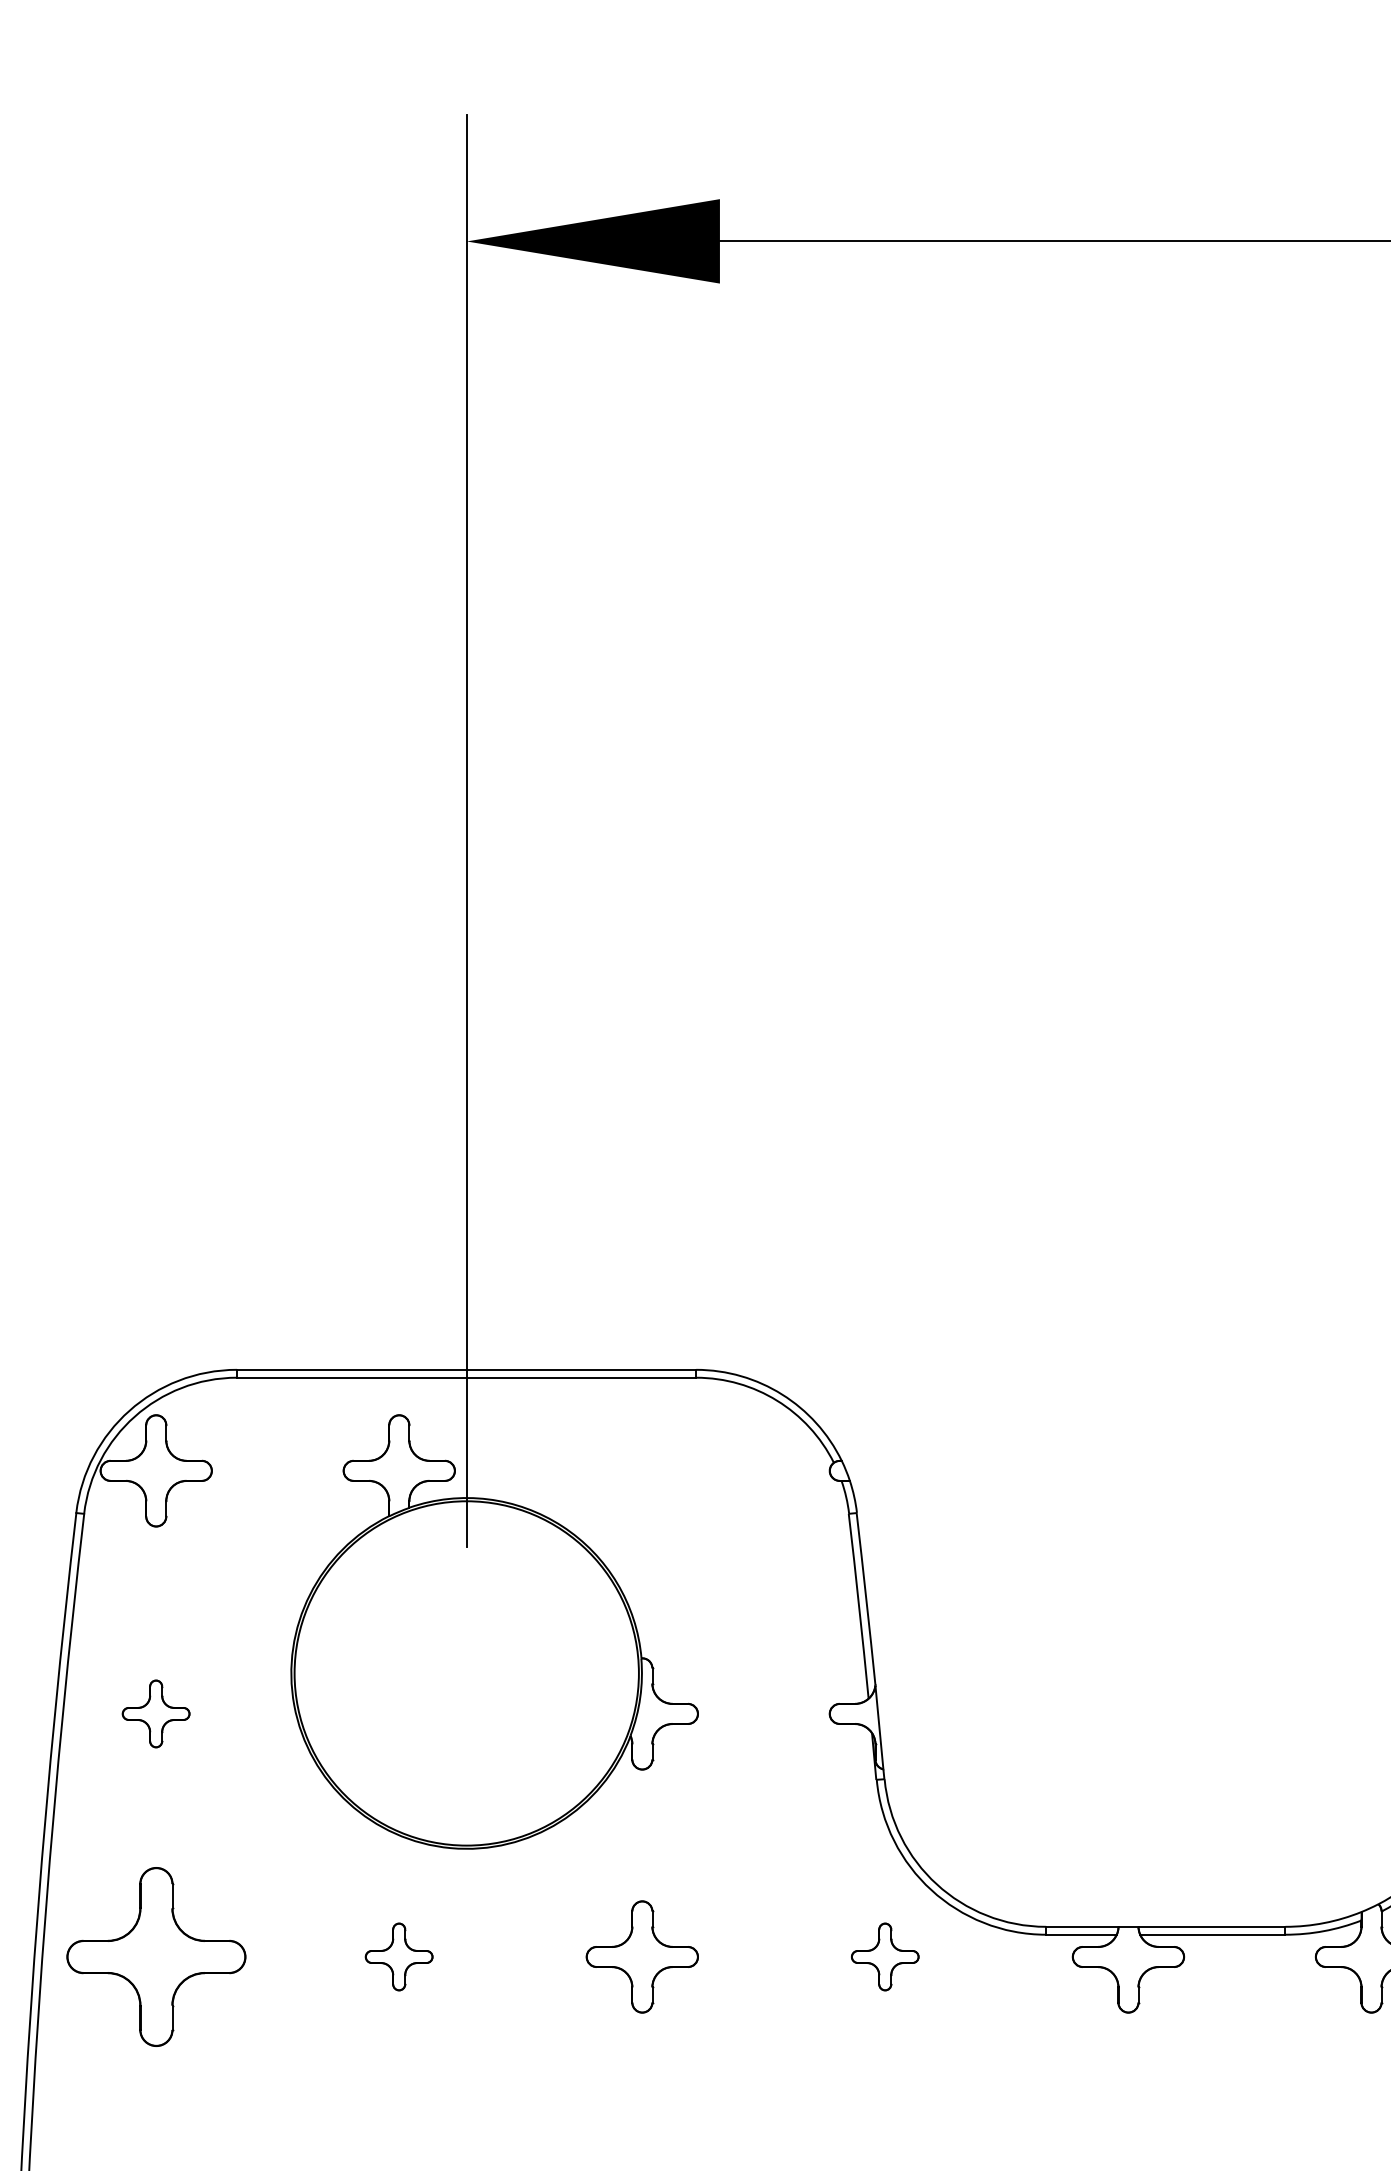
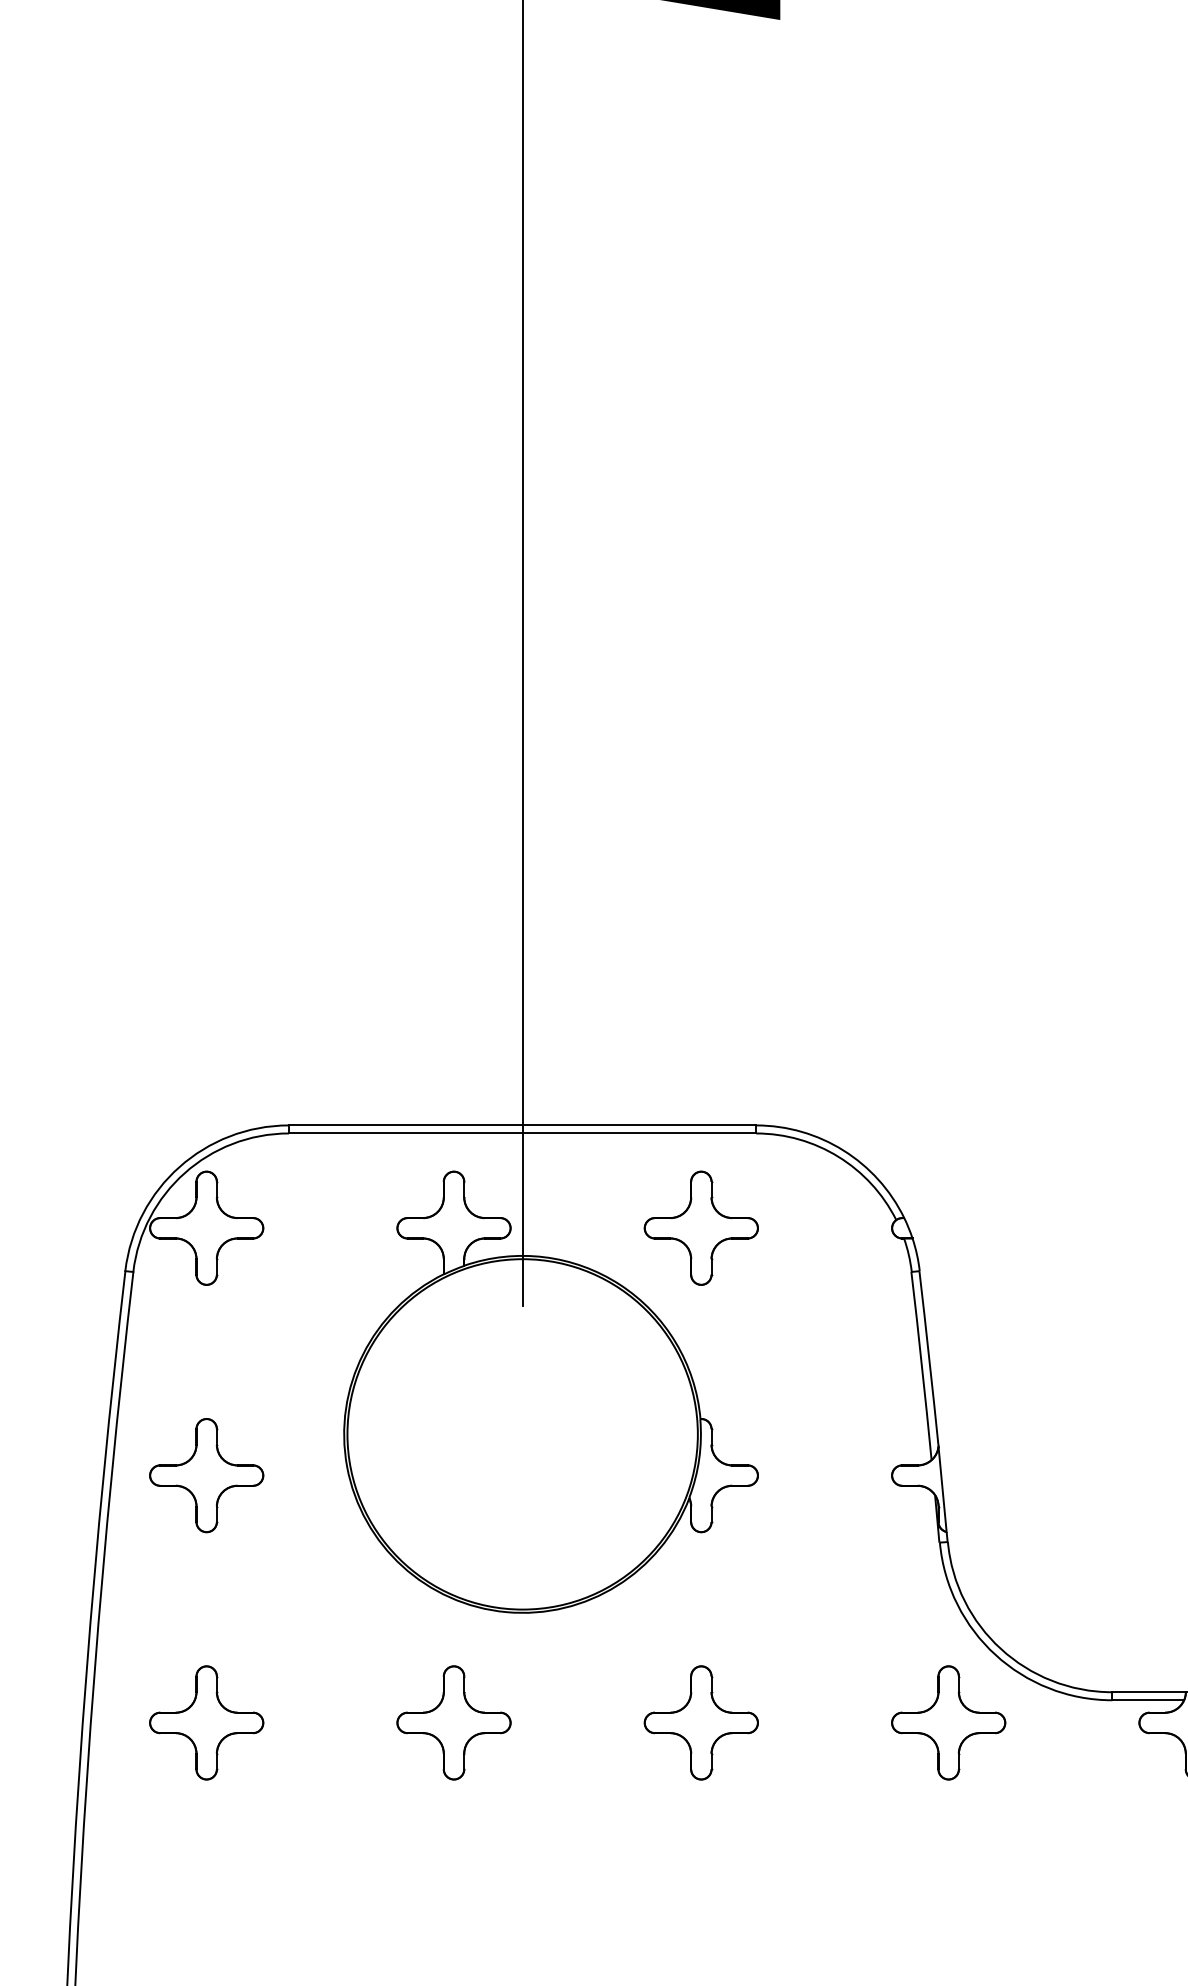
part: (641, 1470) -> (700, 1227), added
part: (155, 1713) -> (205, 1475), size x1.67
part: (155, 1956) -> (205, 1722), size x0.62
part: (398, 1956) -> (453, 1722), size x1.67
part: (884, 1956) -> (947, 1722), size x1.67

